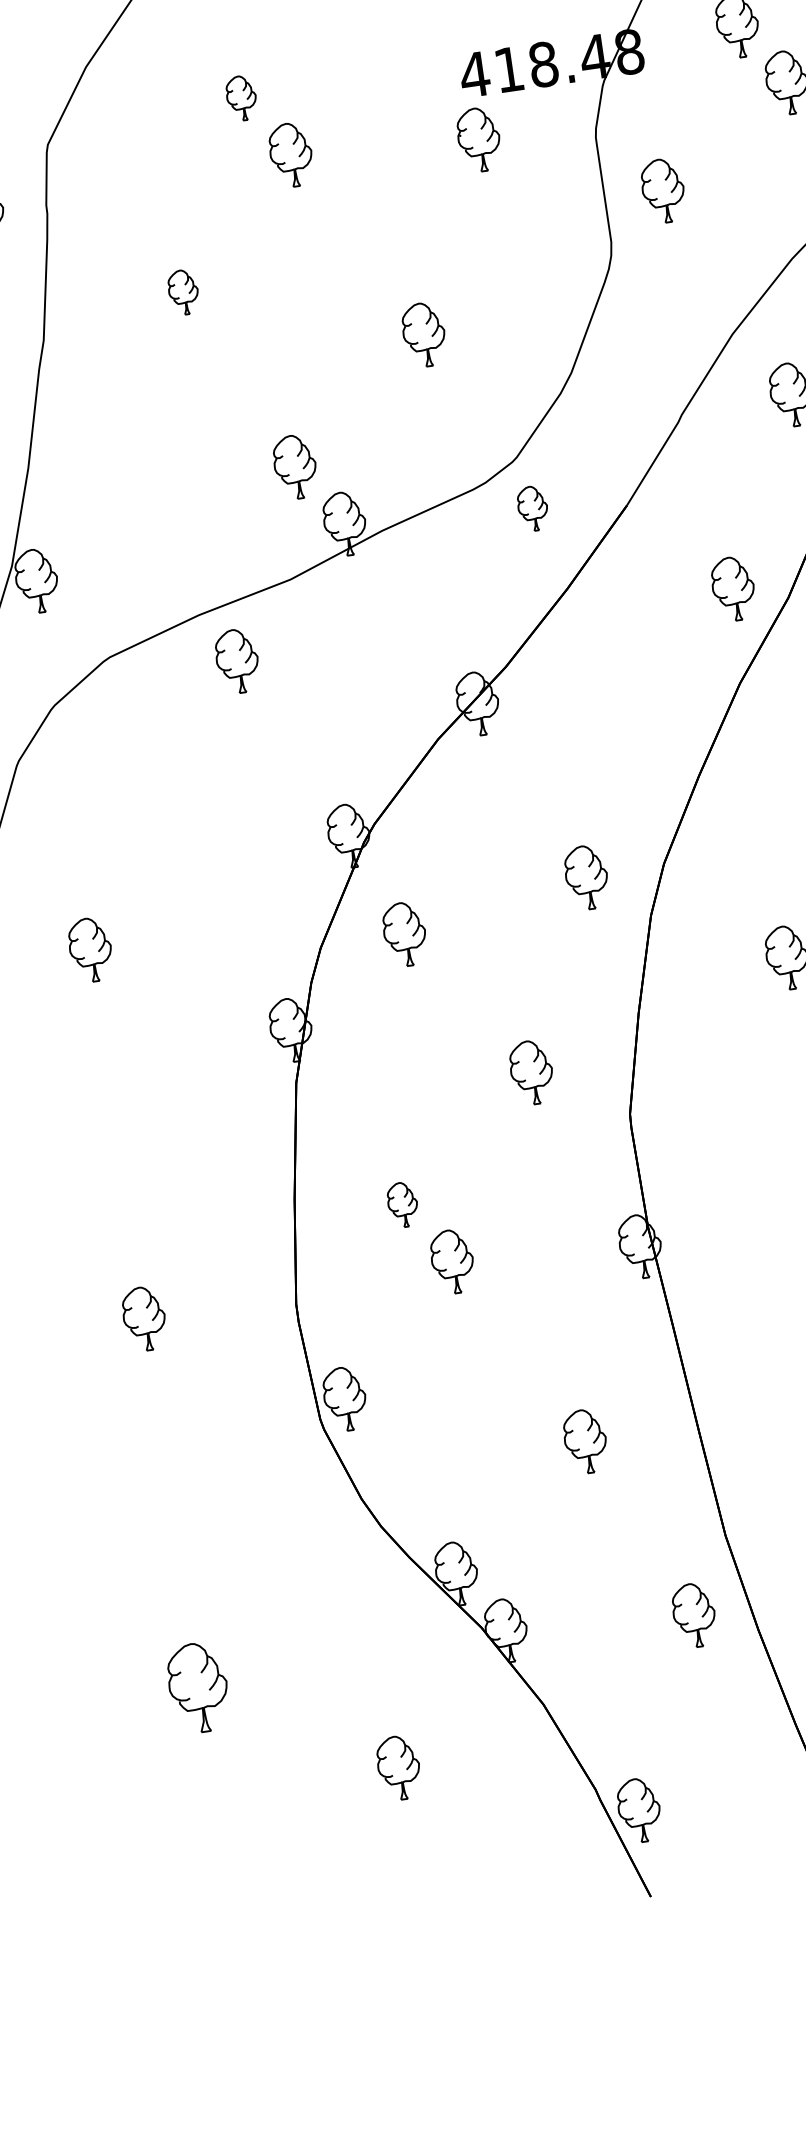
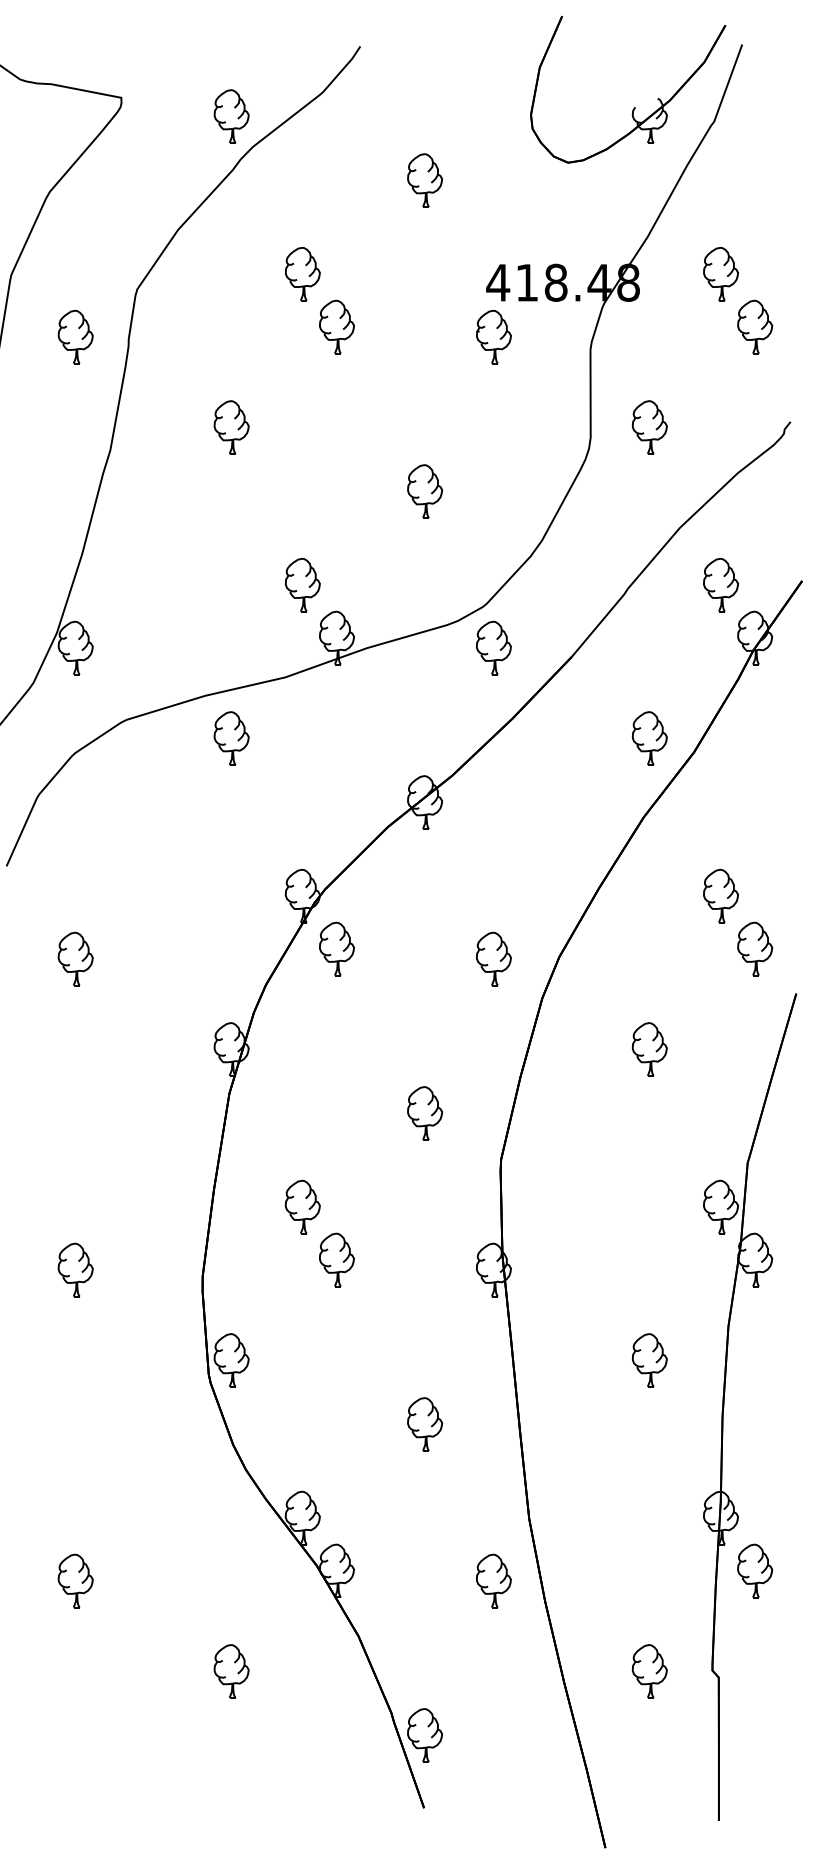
part: (241, 98) -> (302, 274), size x1.43
part: (662, 190) -> (649, 427), moved
part: (183, 292) -> (231, 427), size x1.43
part: (532, 508) -> (493, 647), size x1.43
part: (404, 933) -> (336, 948), moved
part: (402, 1204) -> (302, 1206), size x1.43
part: (197, 1687) -> (75, 1580), size x0.71

